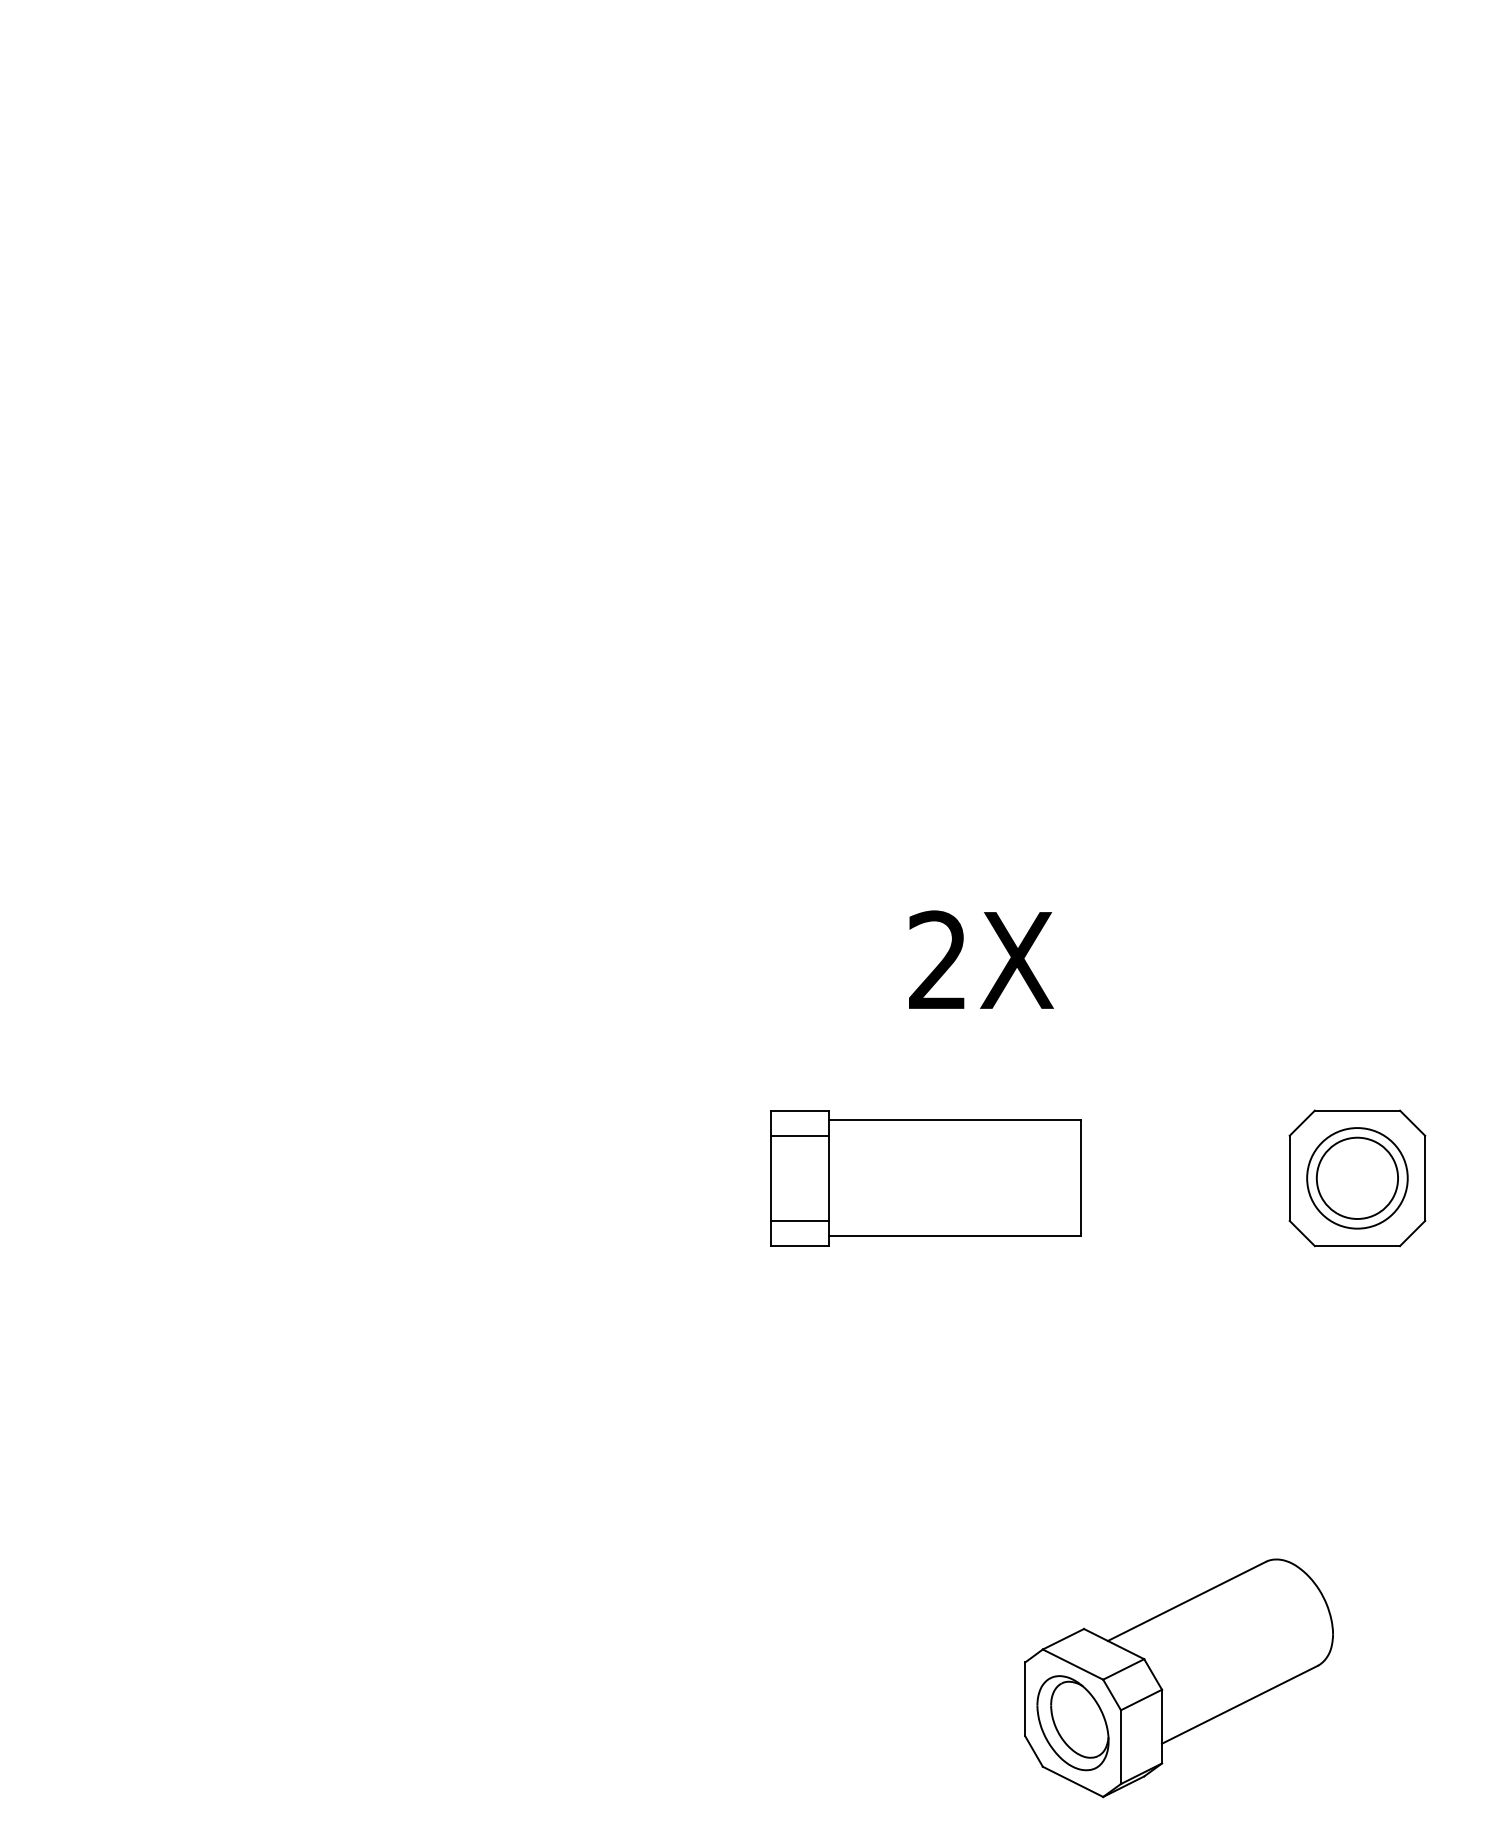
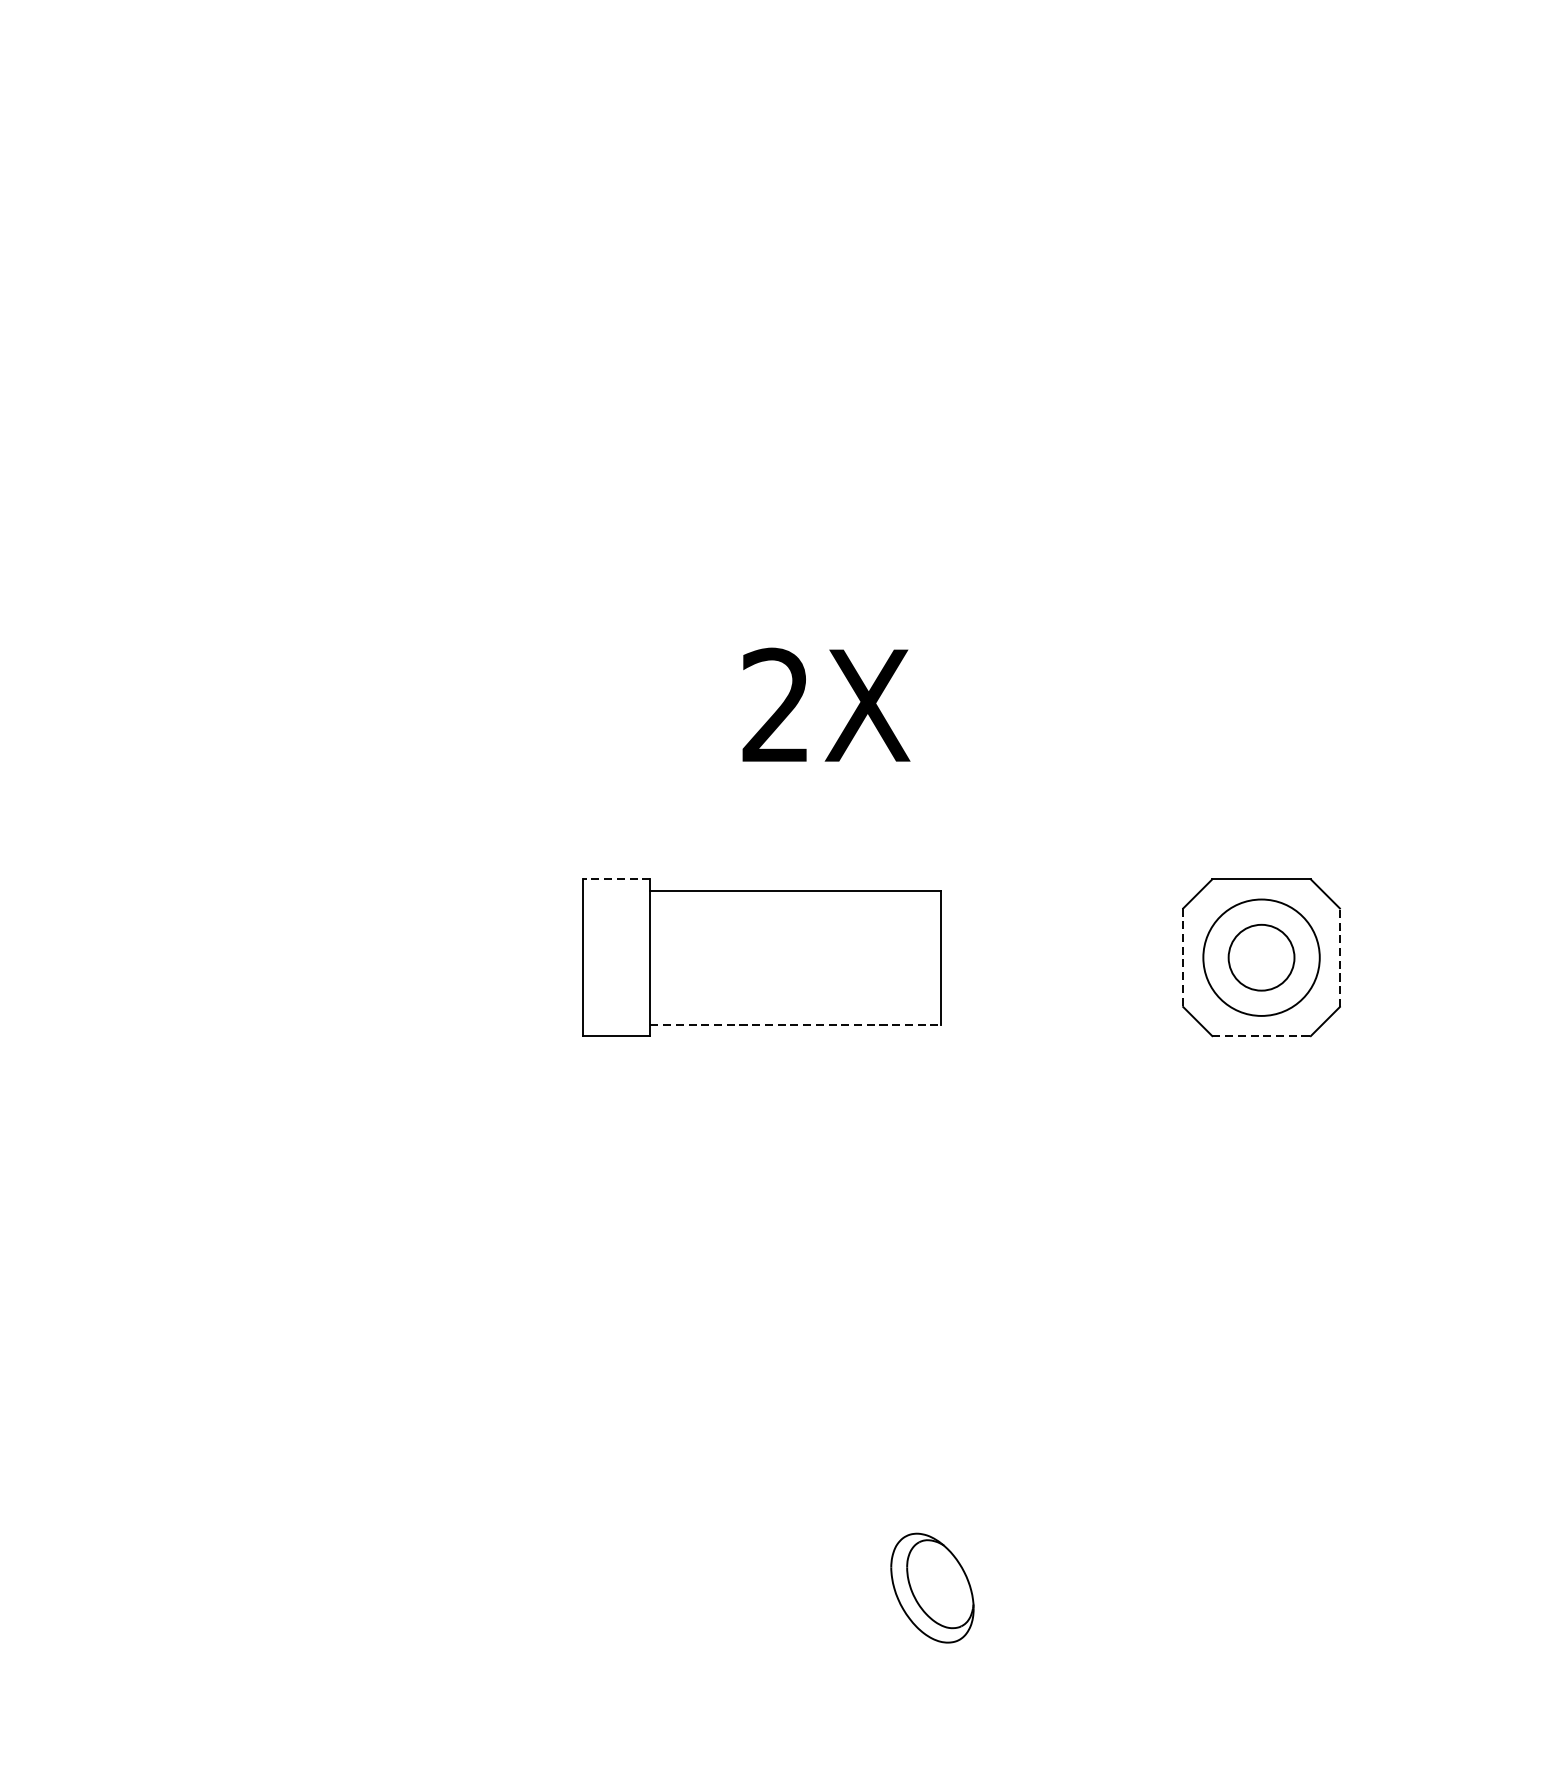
line: (799, 1110) -> (615, 879), solid -> dashed
line: (800, 1135) -> (617, 908), removed
circle: (1357, 1177) -> (1261, 956), size x0.7
line: (1289, 1178) -> (1182, 957), solid -> dashed
line: (1425, 1178) -> (1340, 957), solid -> dashed
line: (800, 1220) -> (617, 1006), removed
line: (954, 1236) -> (795, 1025), solid -> dashed
line: (1357, 1246) -> (1261, 1036), solid -> dashed
part: (1178, 1678) -> (1054, 1536), removed

